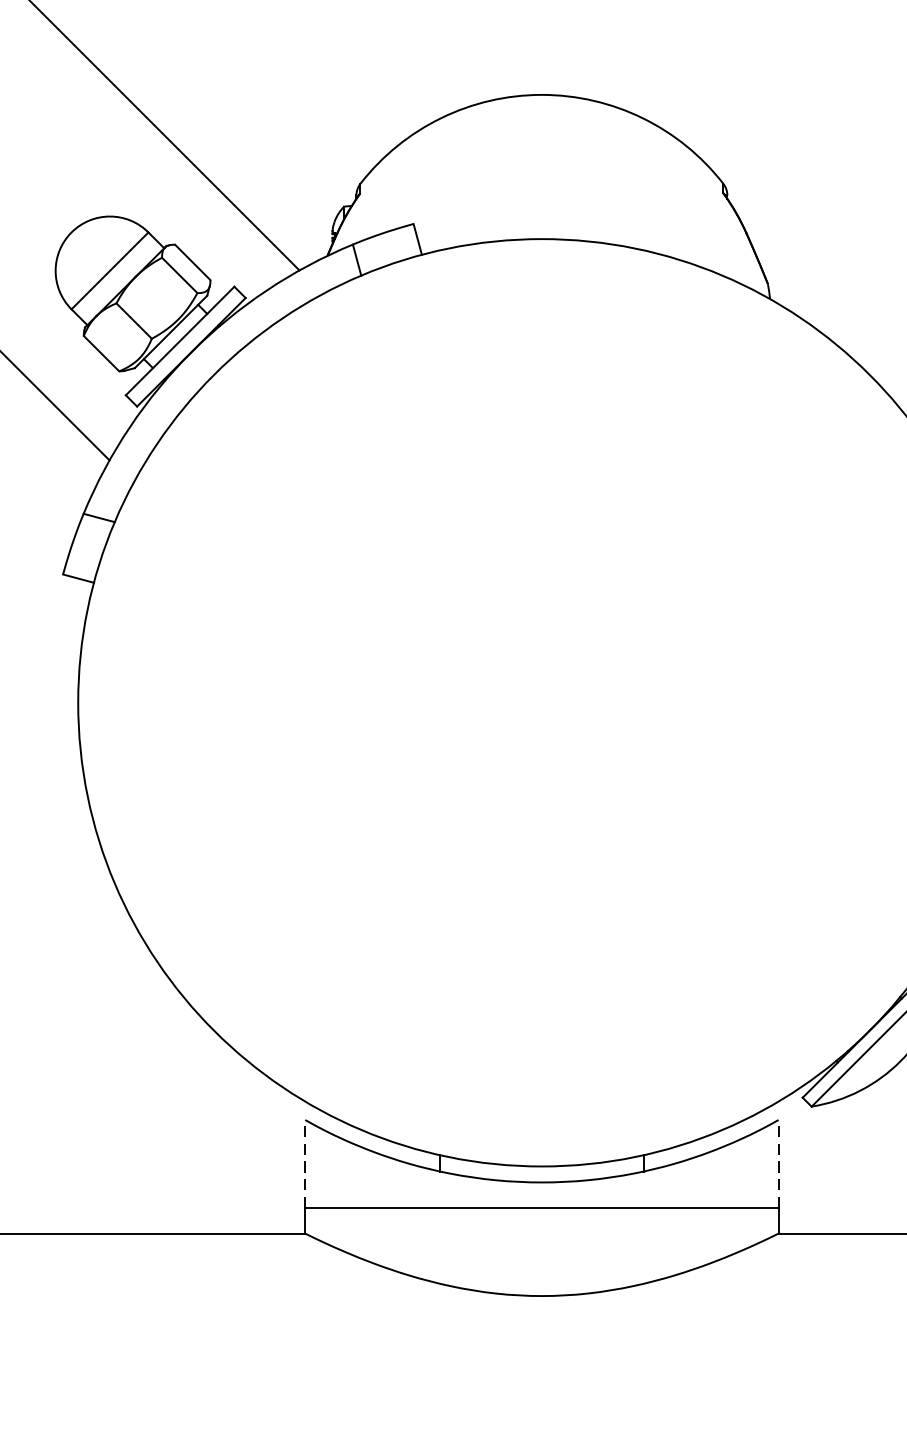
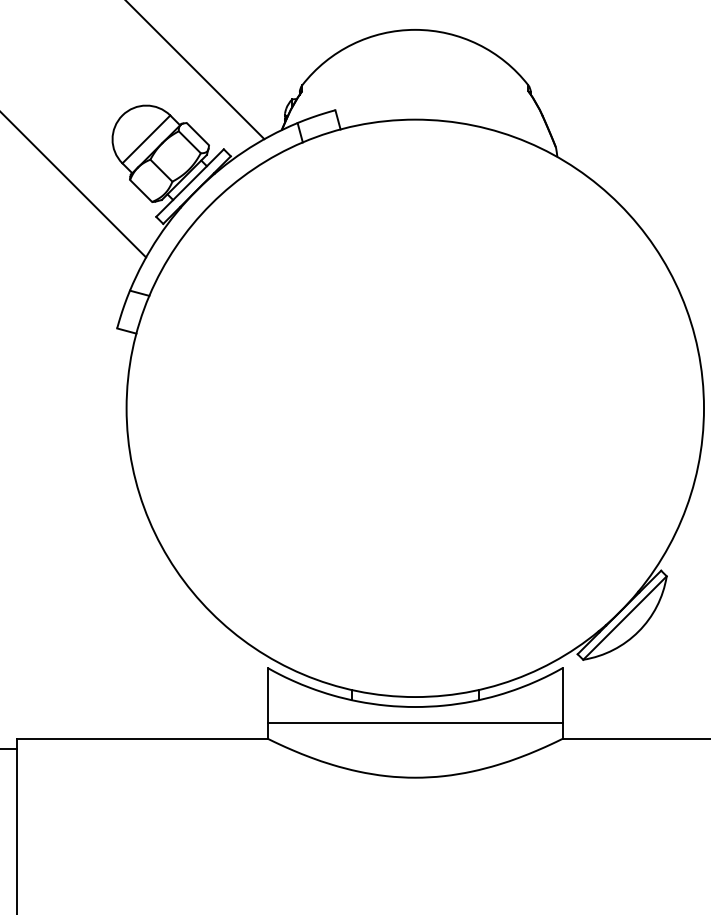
line: (304, 1163) -> (267, 695), dashed -> solid
line: (778, 1163) -> (562, 695), dashed -> solid

